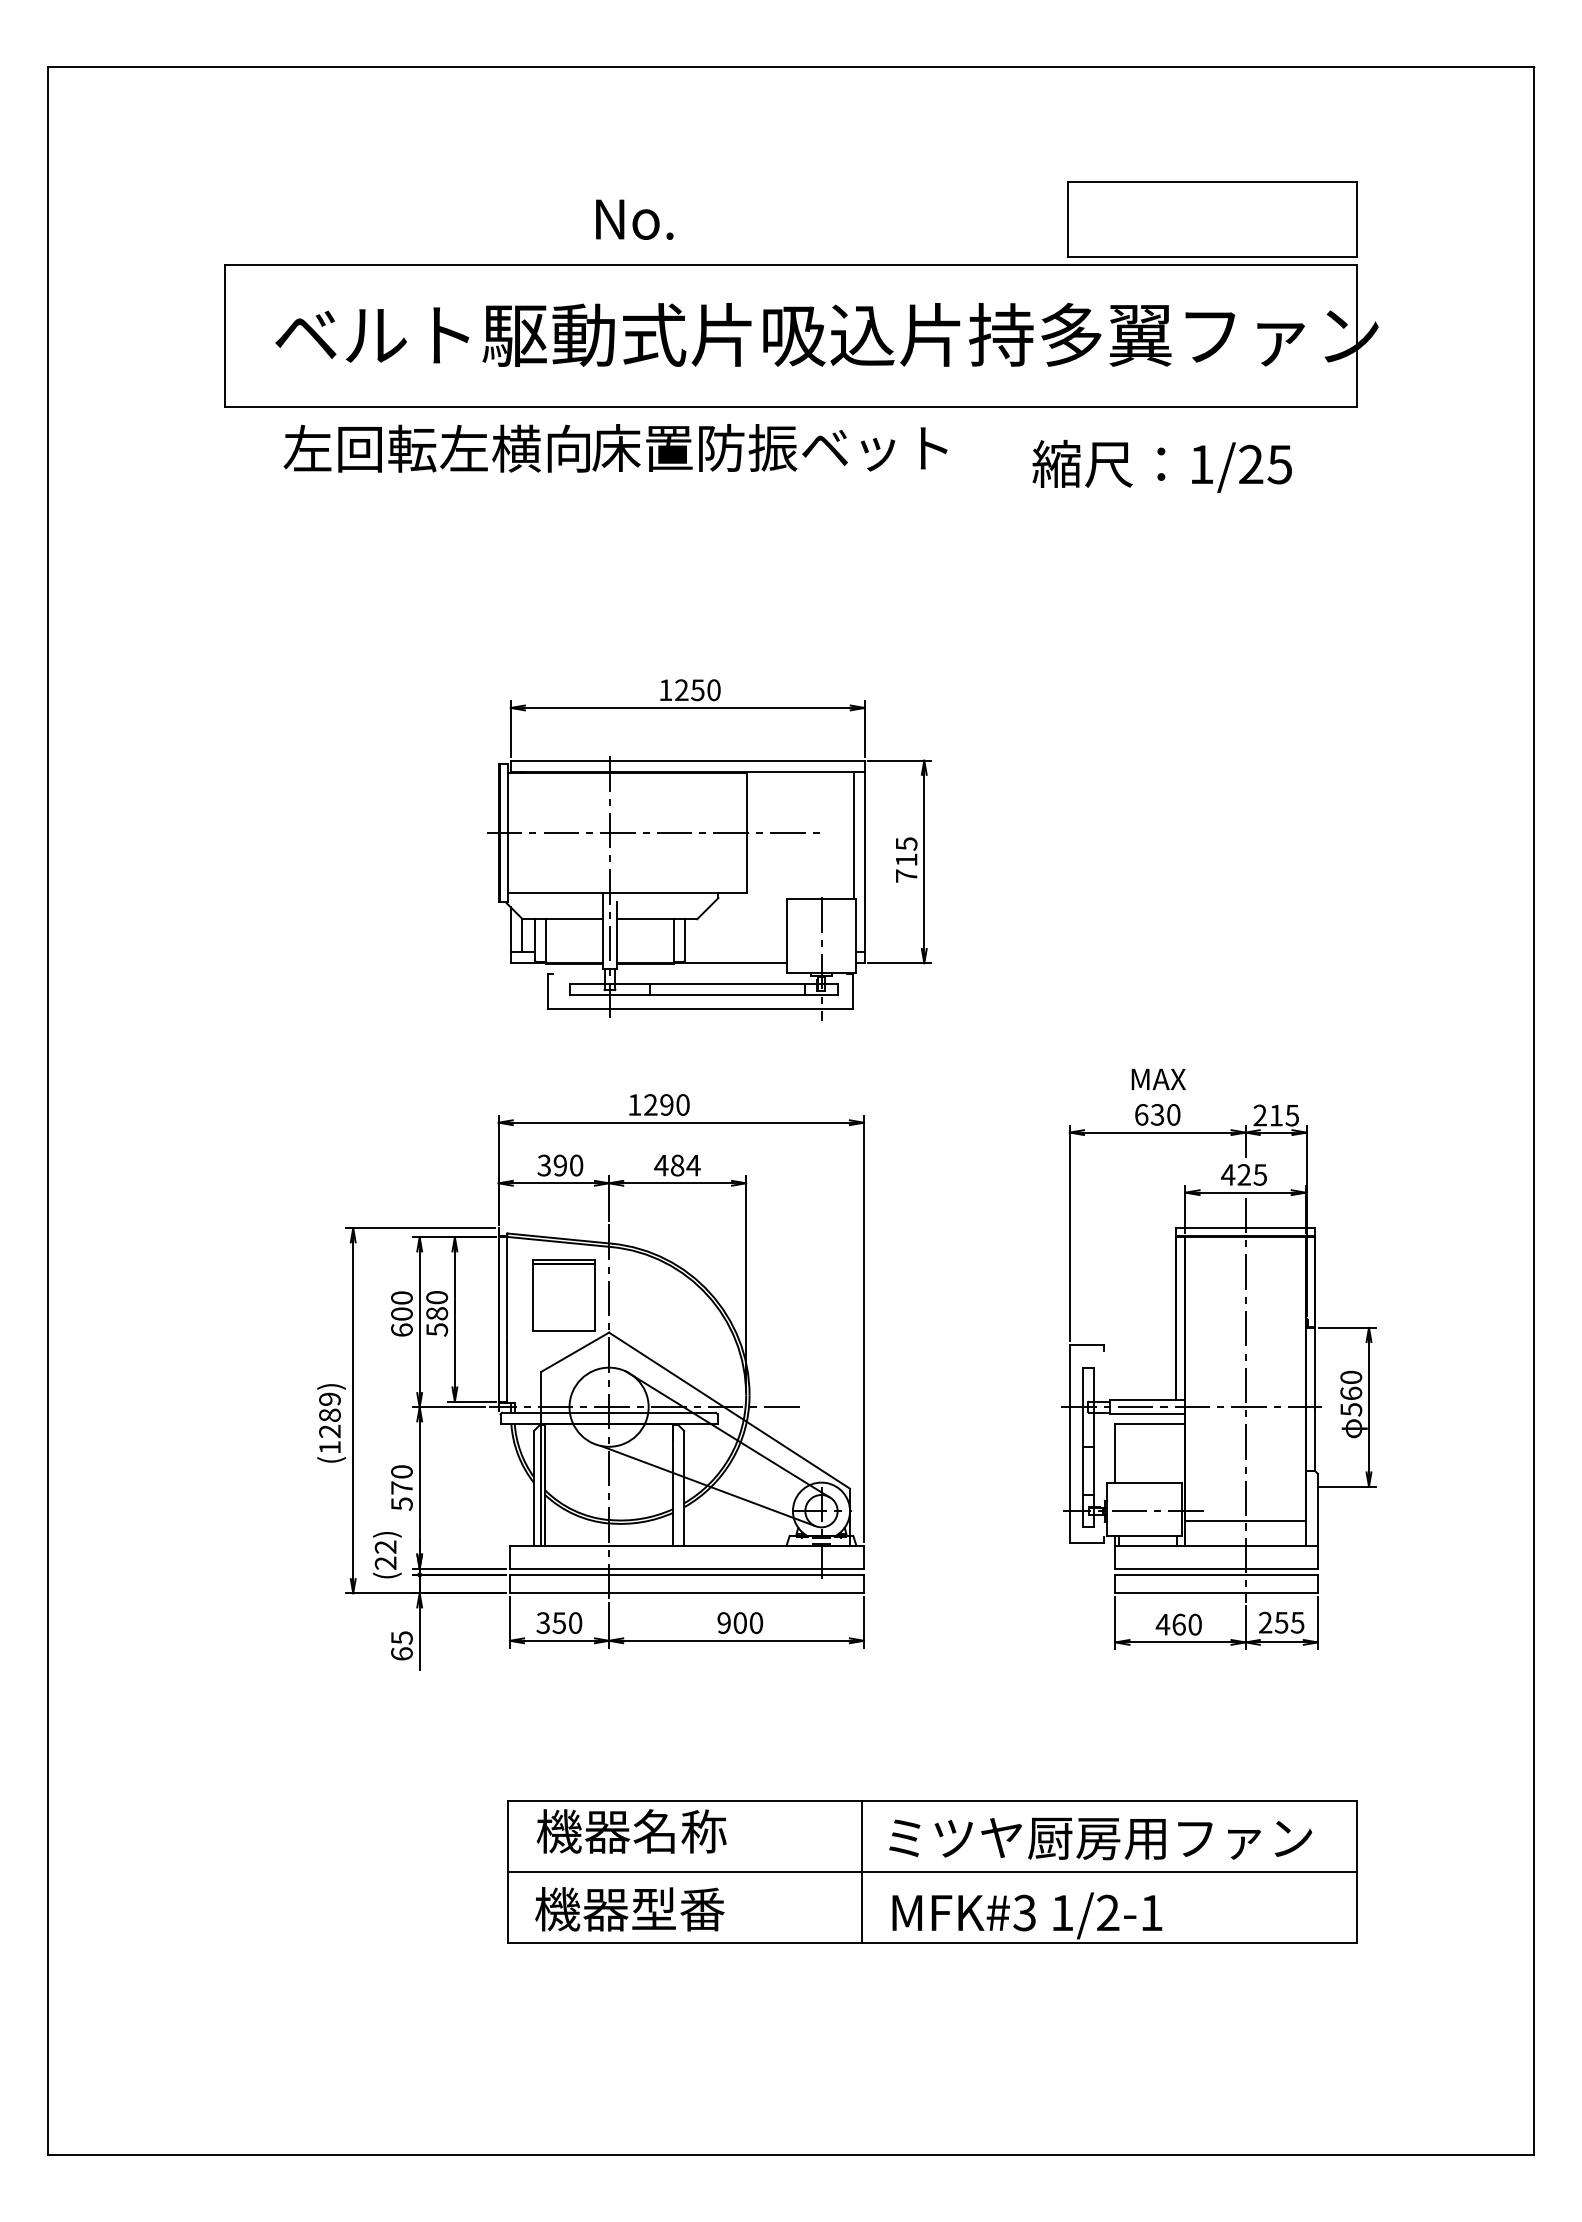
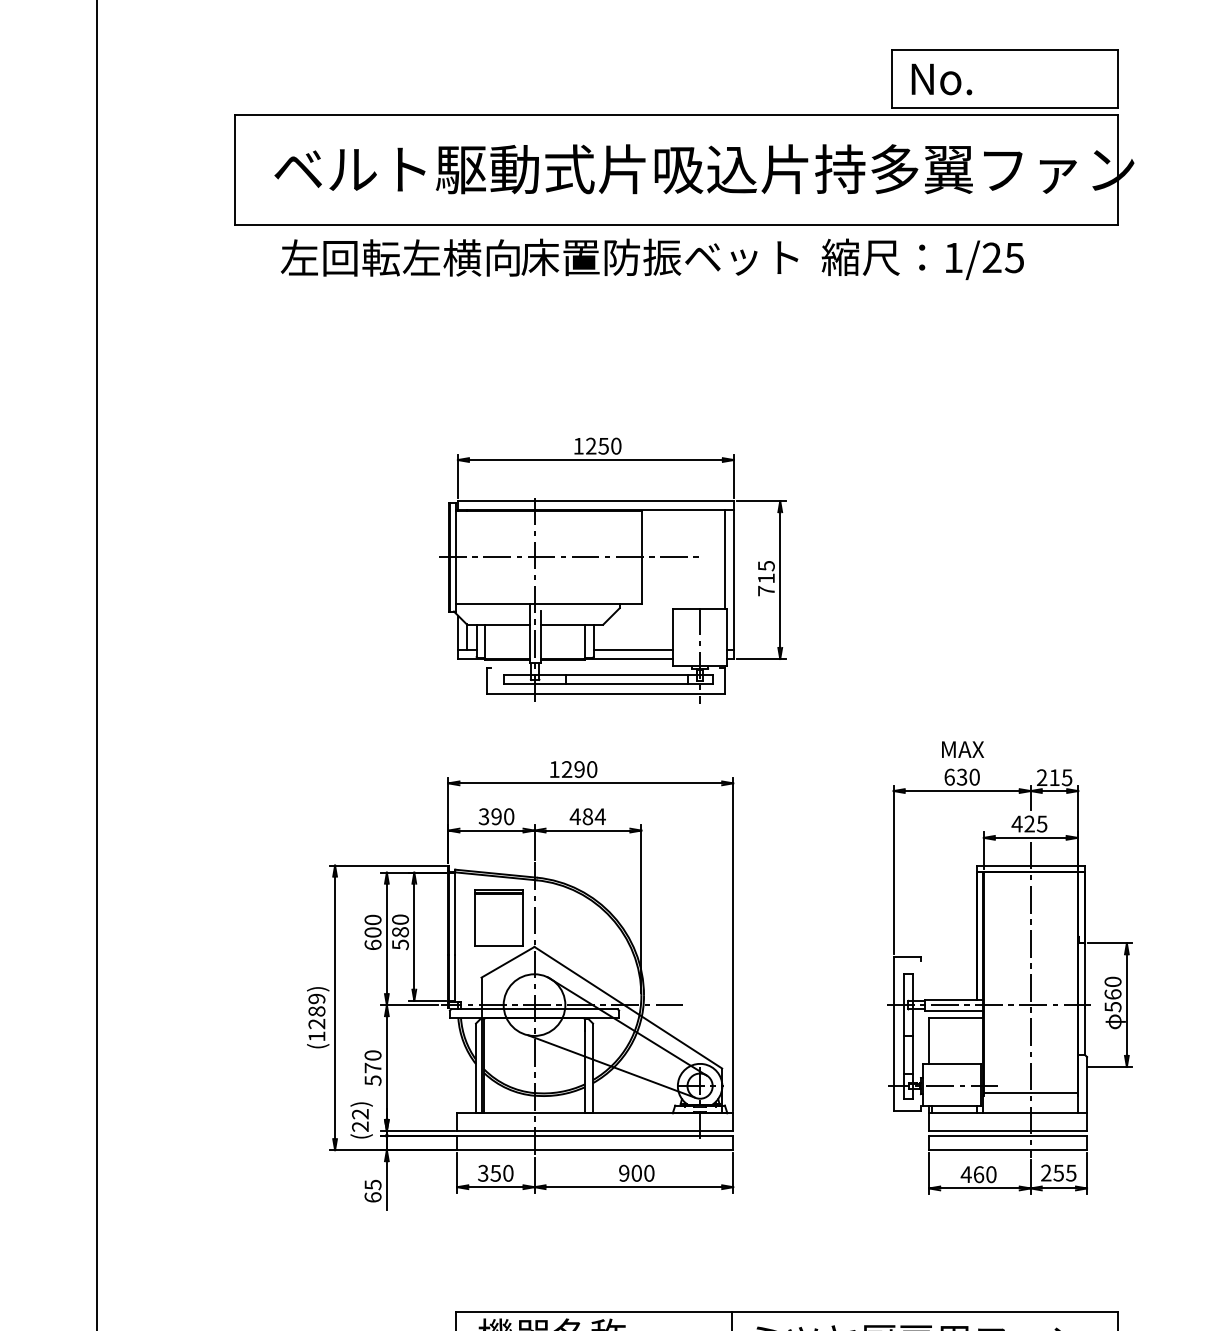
text: (634, 219) -> (941, 79), moved
text: (1161, 466) -> (922, 259), moved
line: (735, 951) -> (633, 649), added

